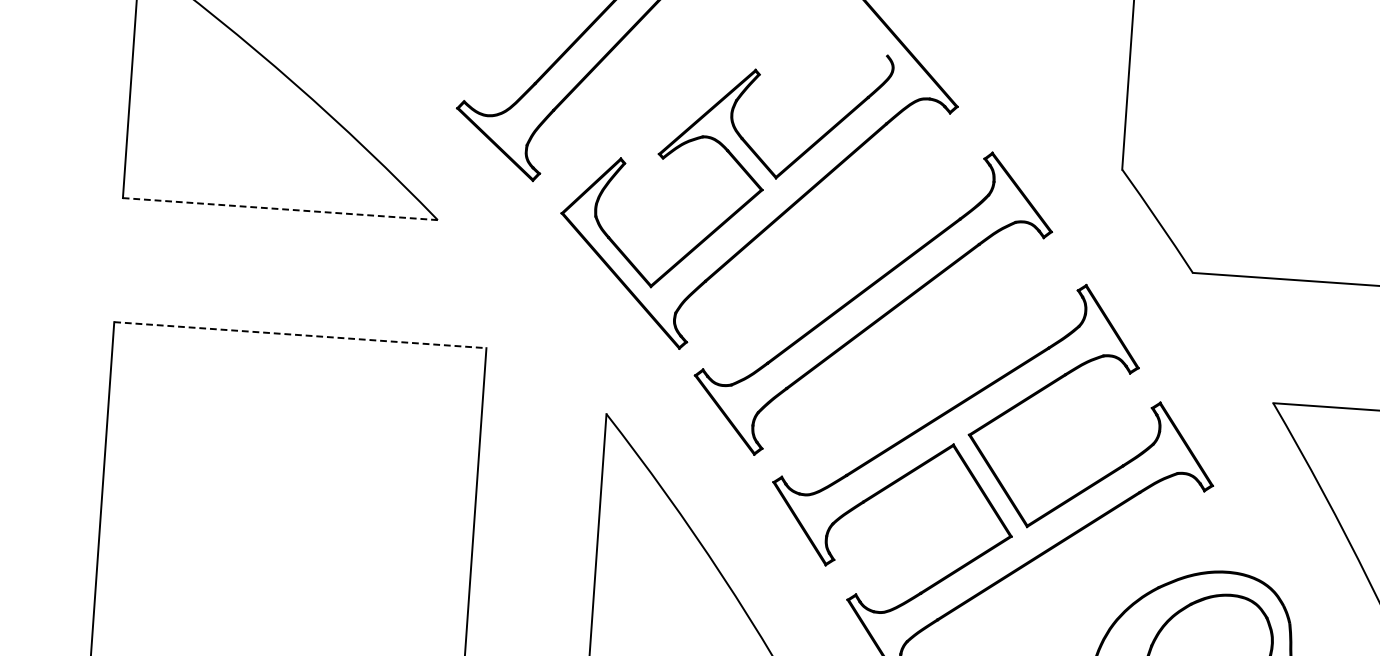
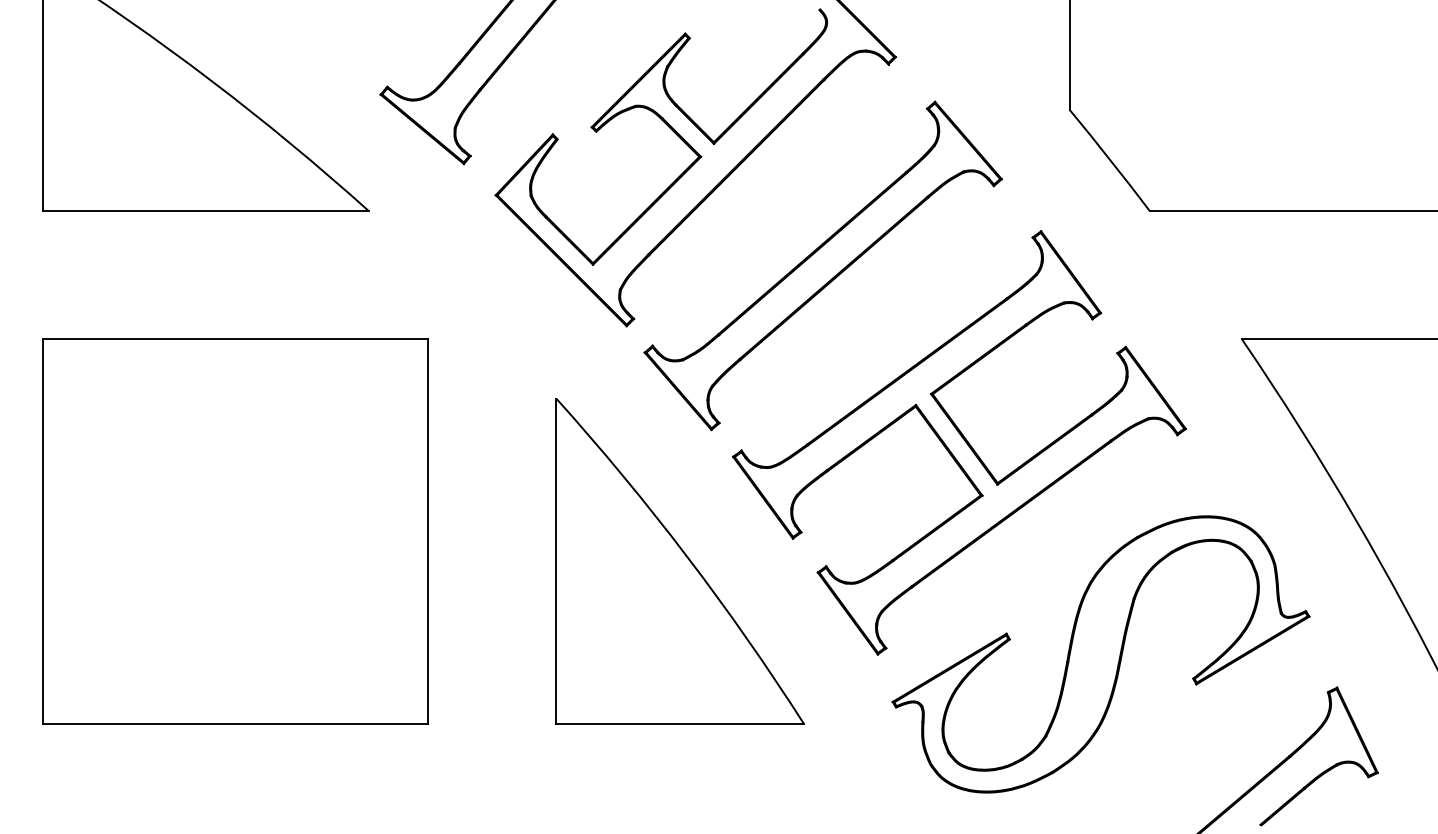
line: (280, 209) -> (206, 211), dashed -> solid
line: (301, 335) -> (236, 339), dashed -> solid

